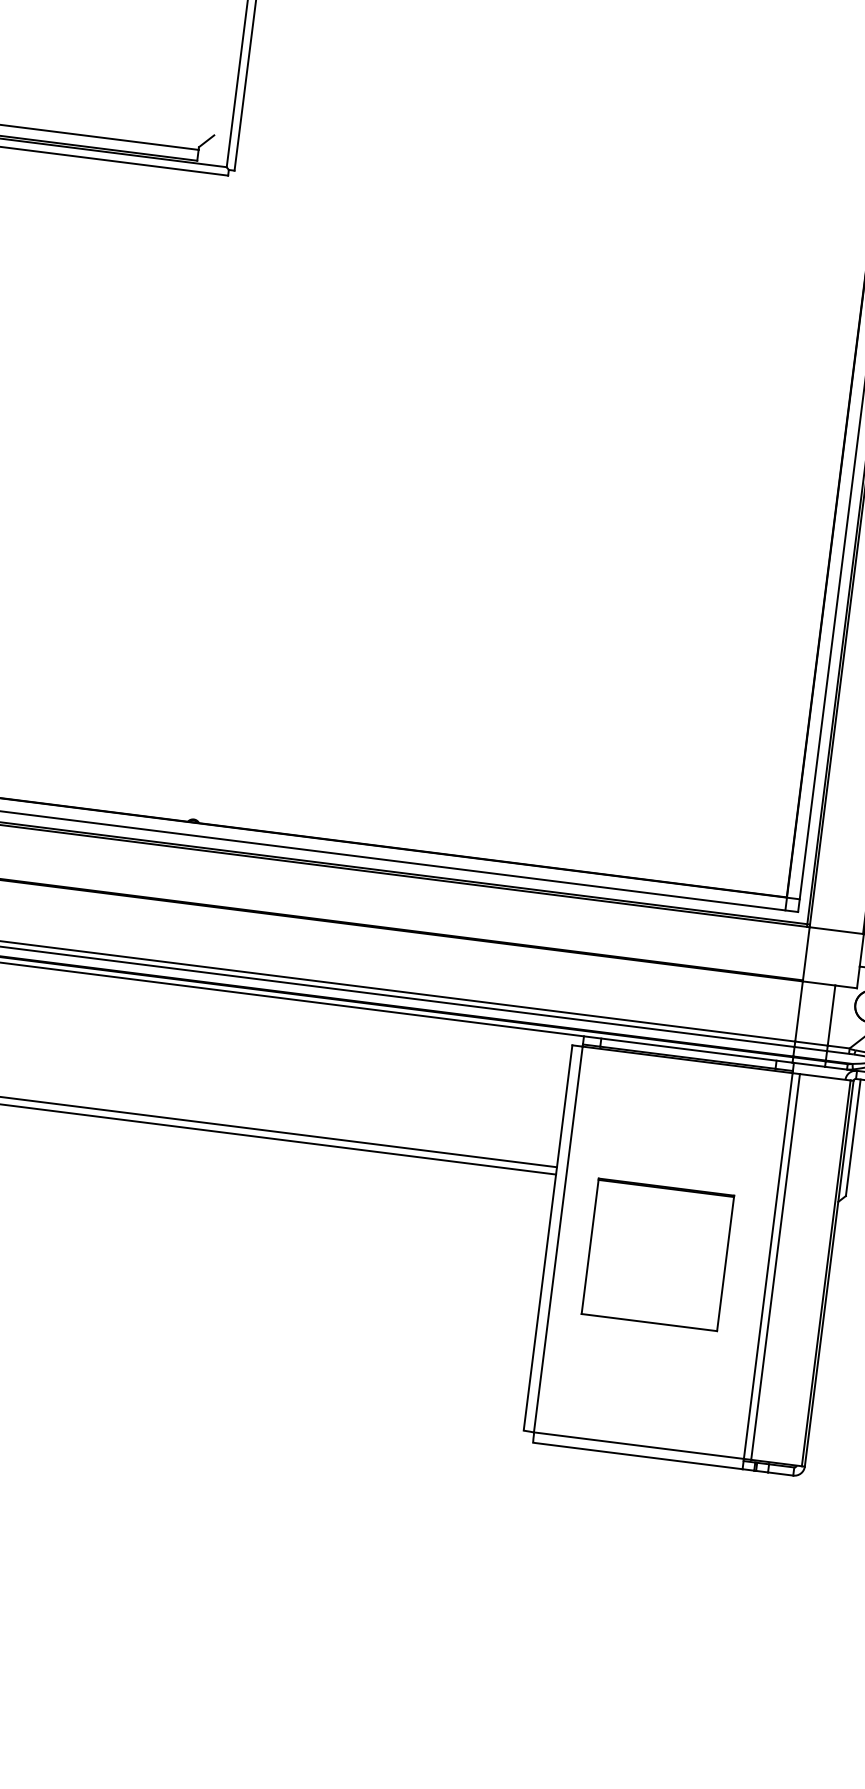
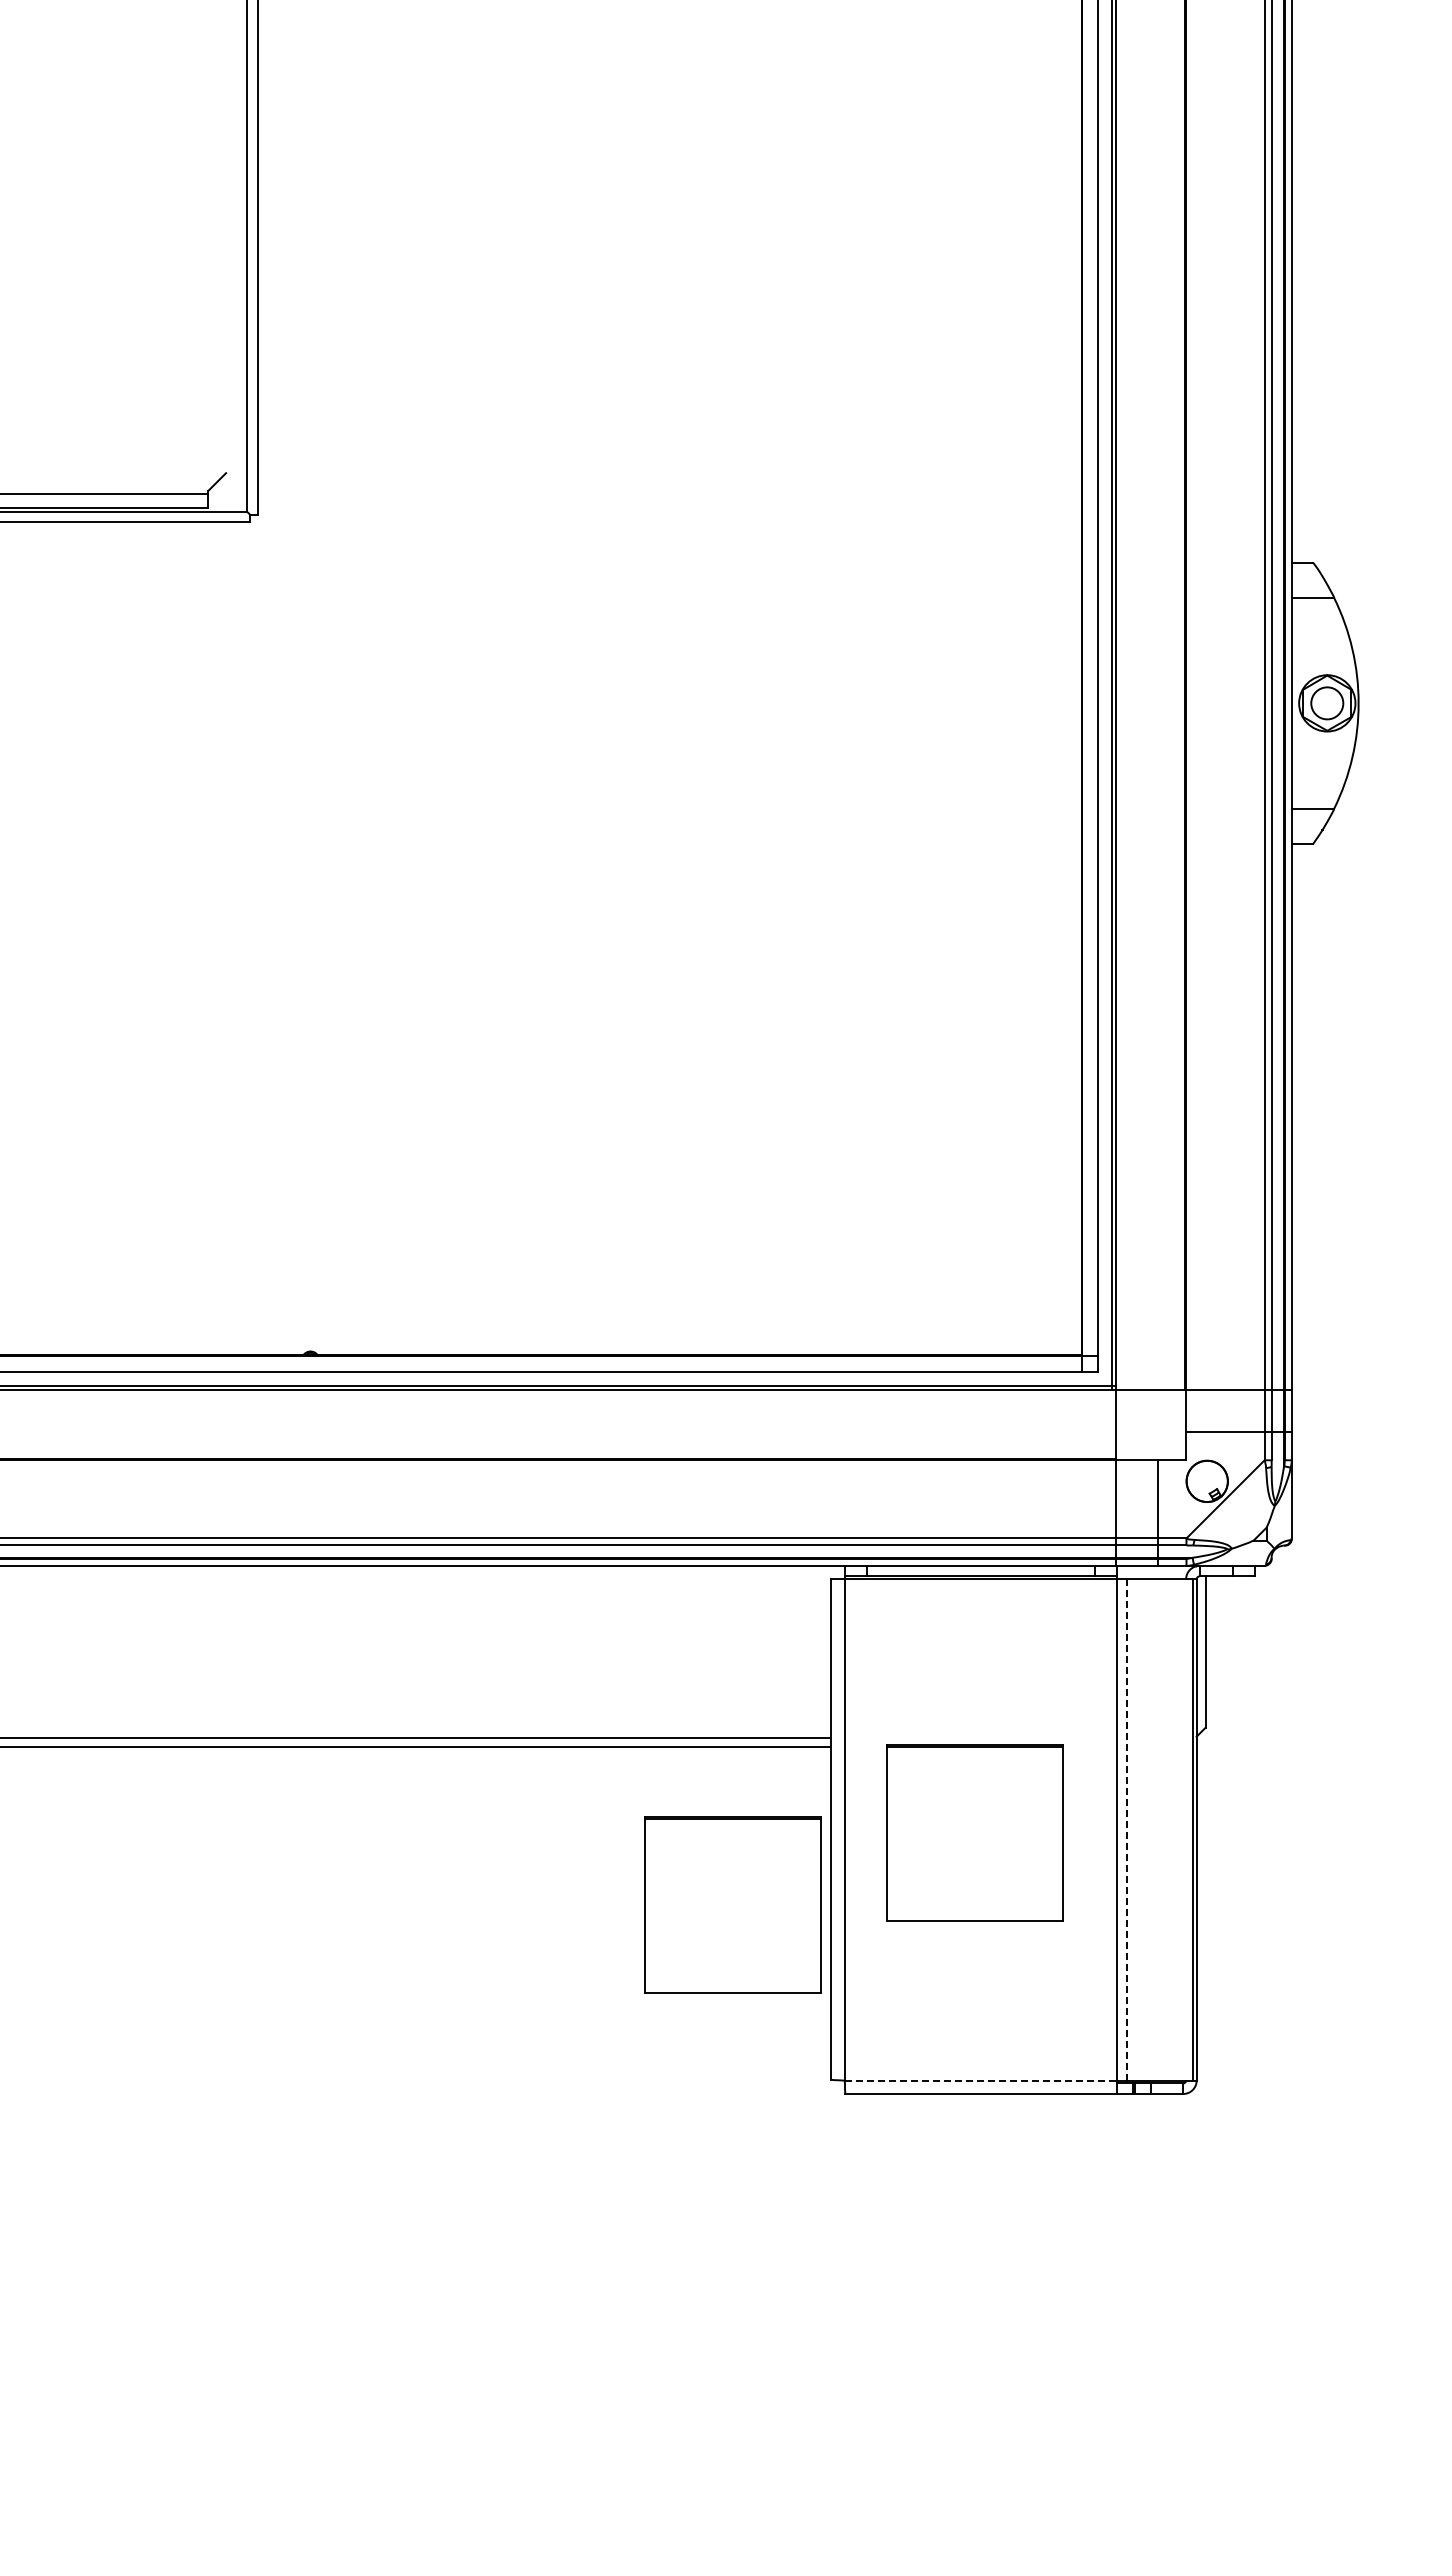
line: (775, 1266) -> (1126, 1829), solid -> dashed
part: (464, 1285) -> (732, 1904), added
line: (639, 1445) -> (981, 2080), solid -> dashed

